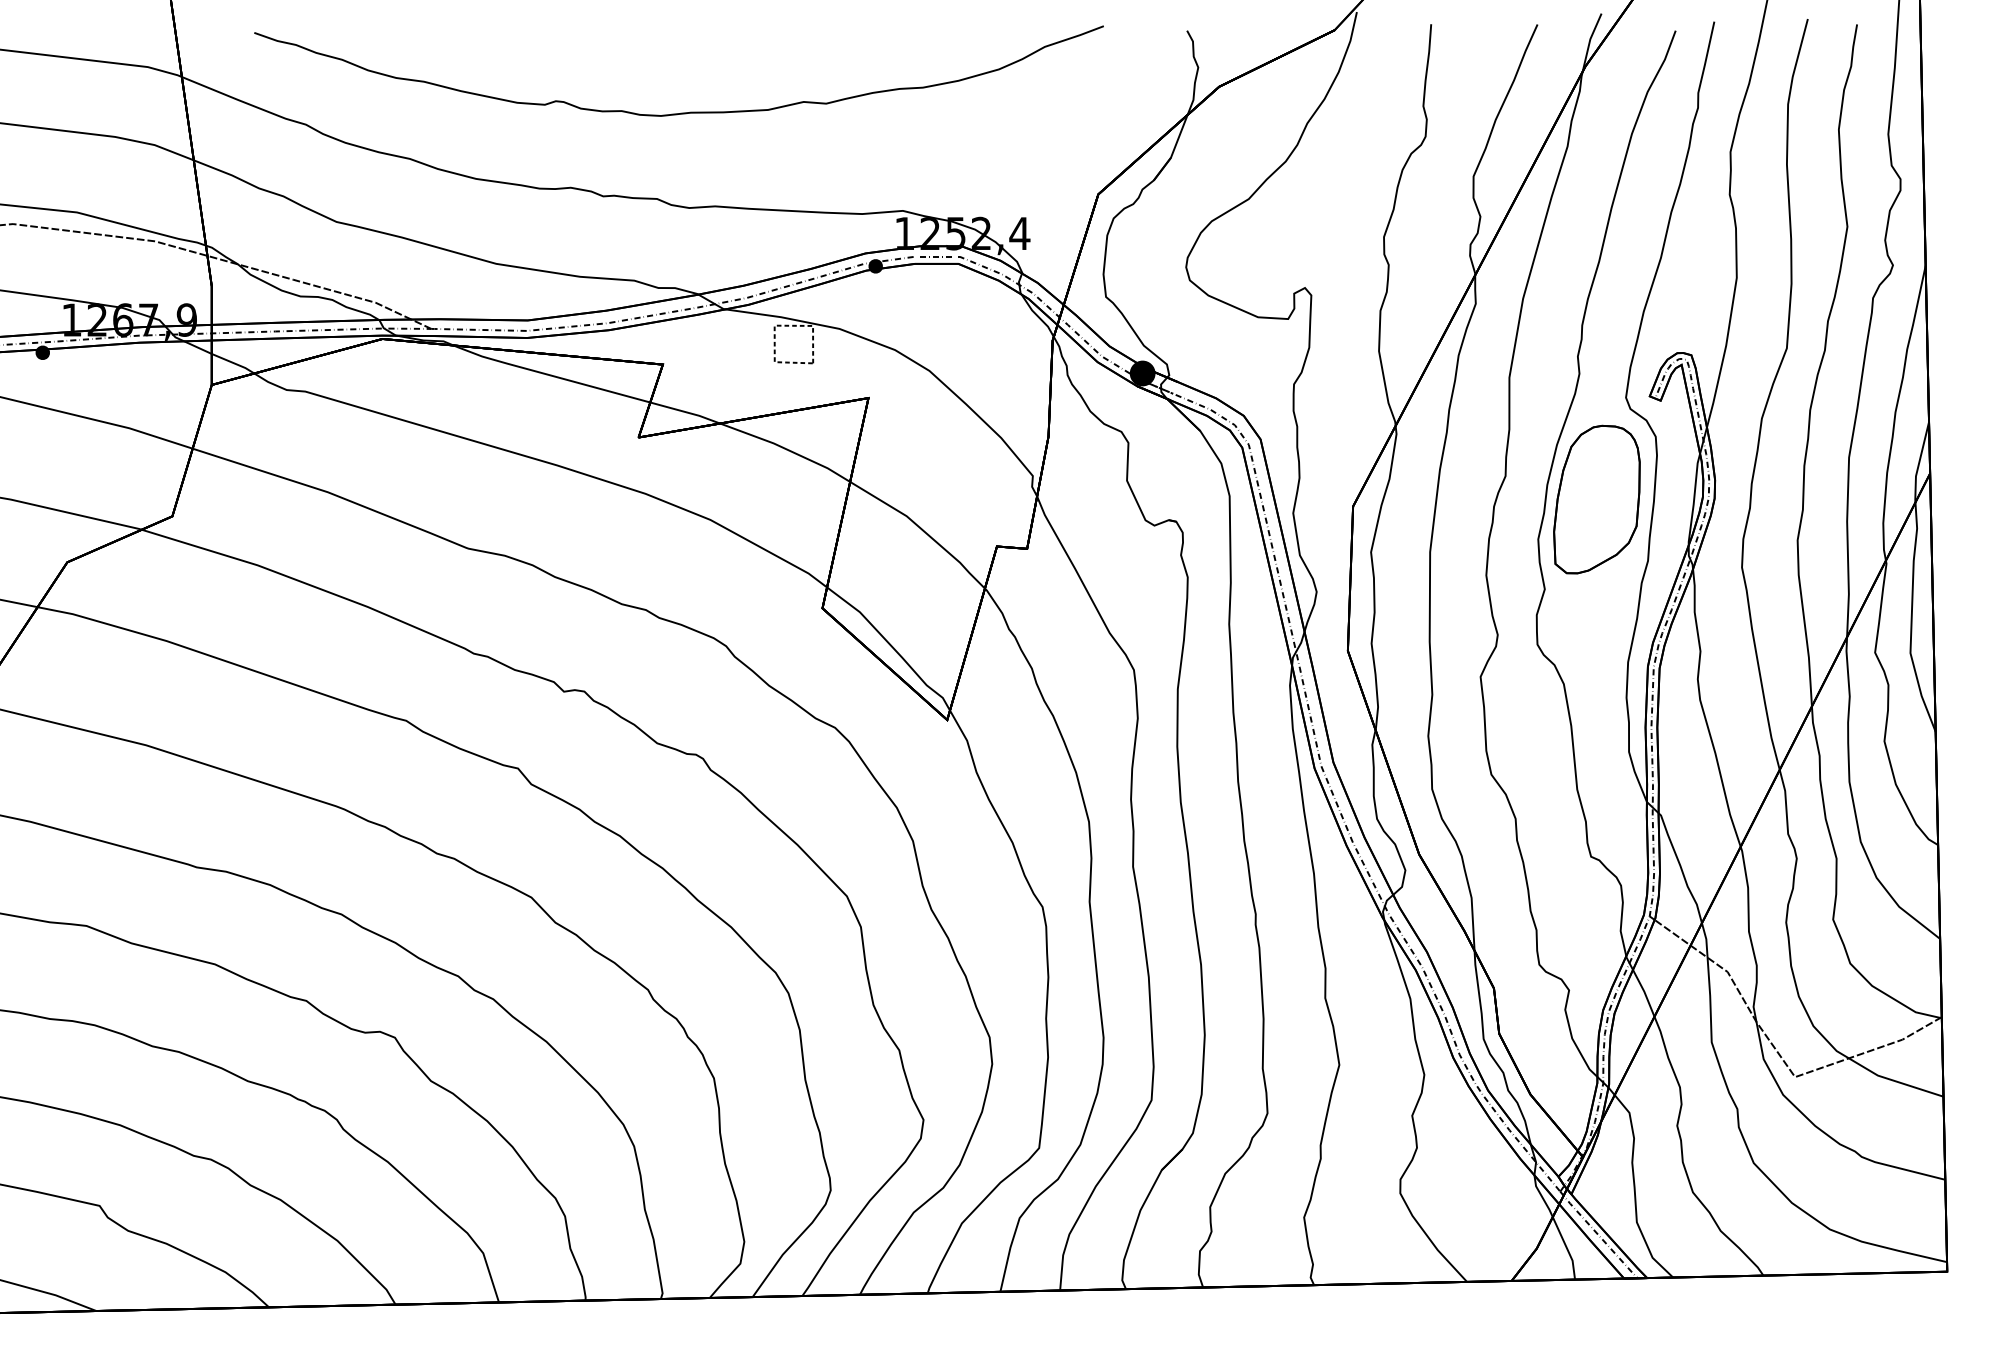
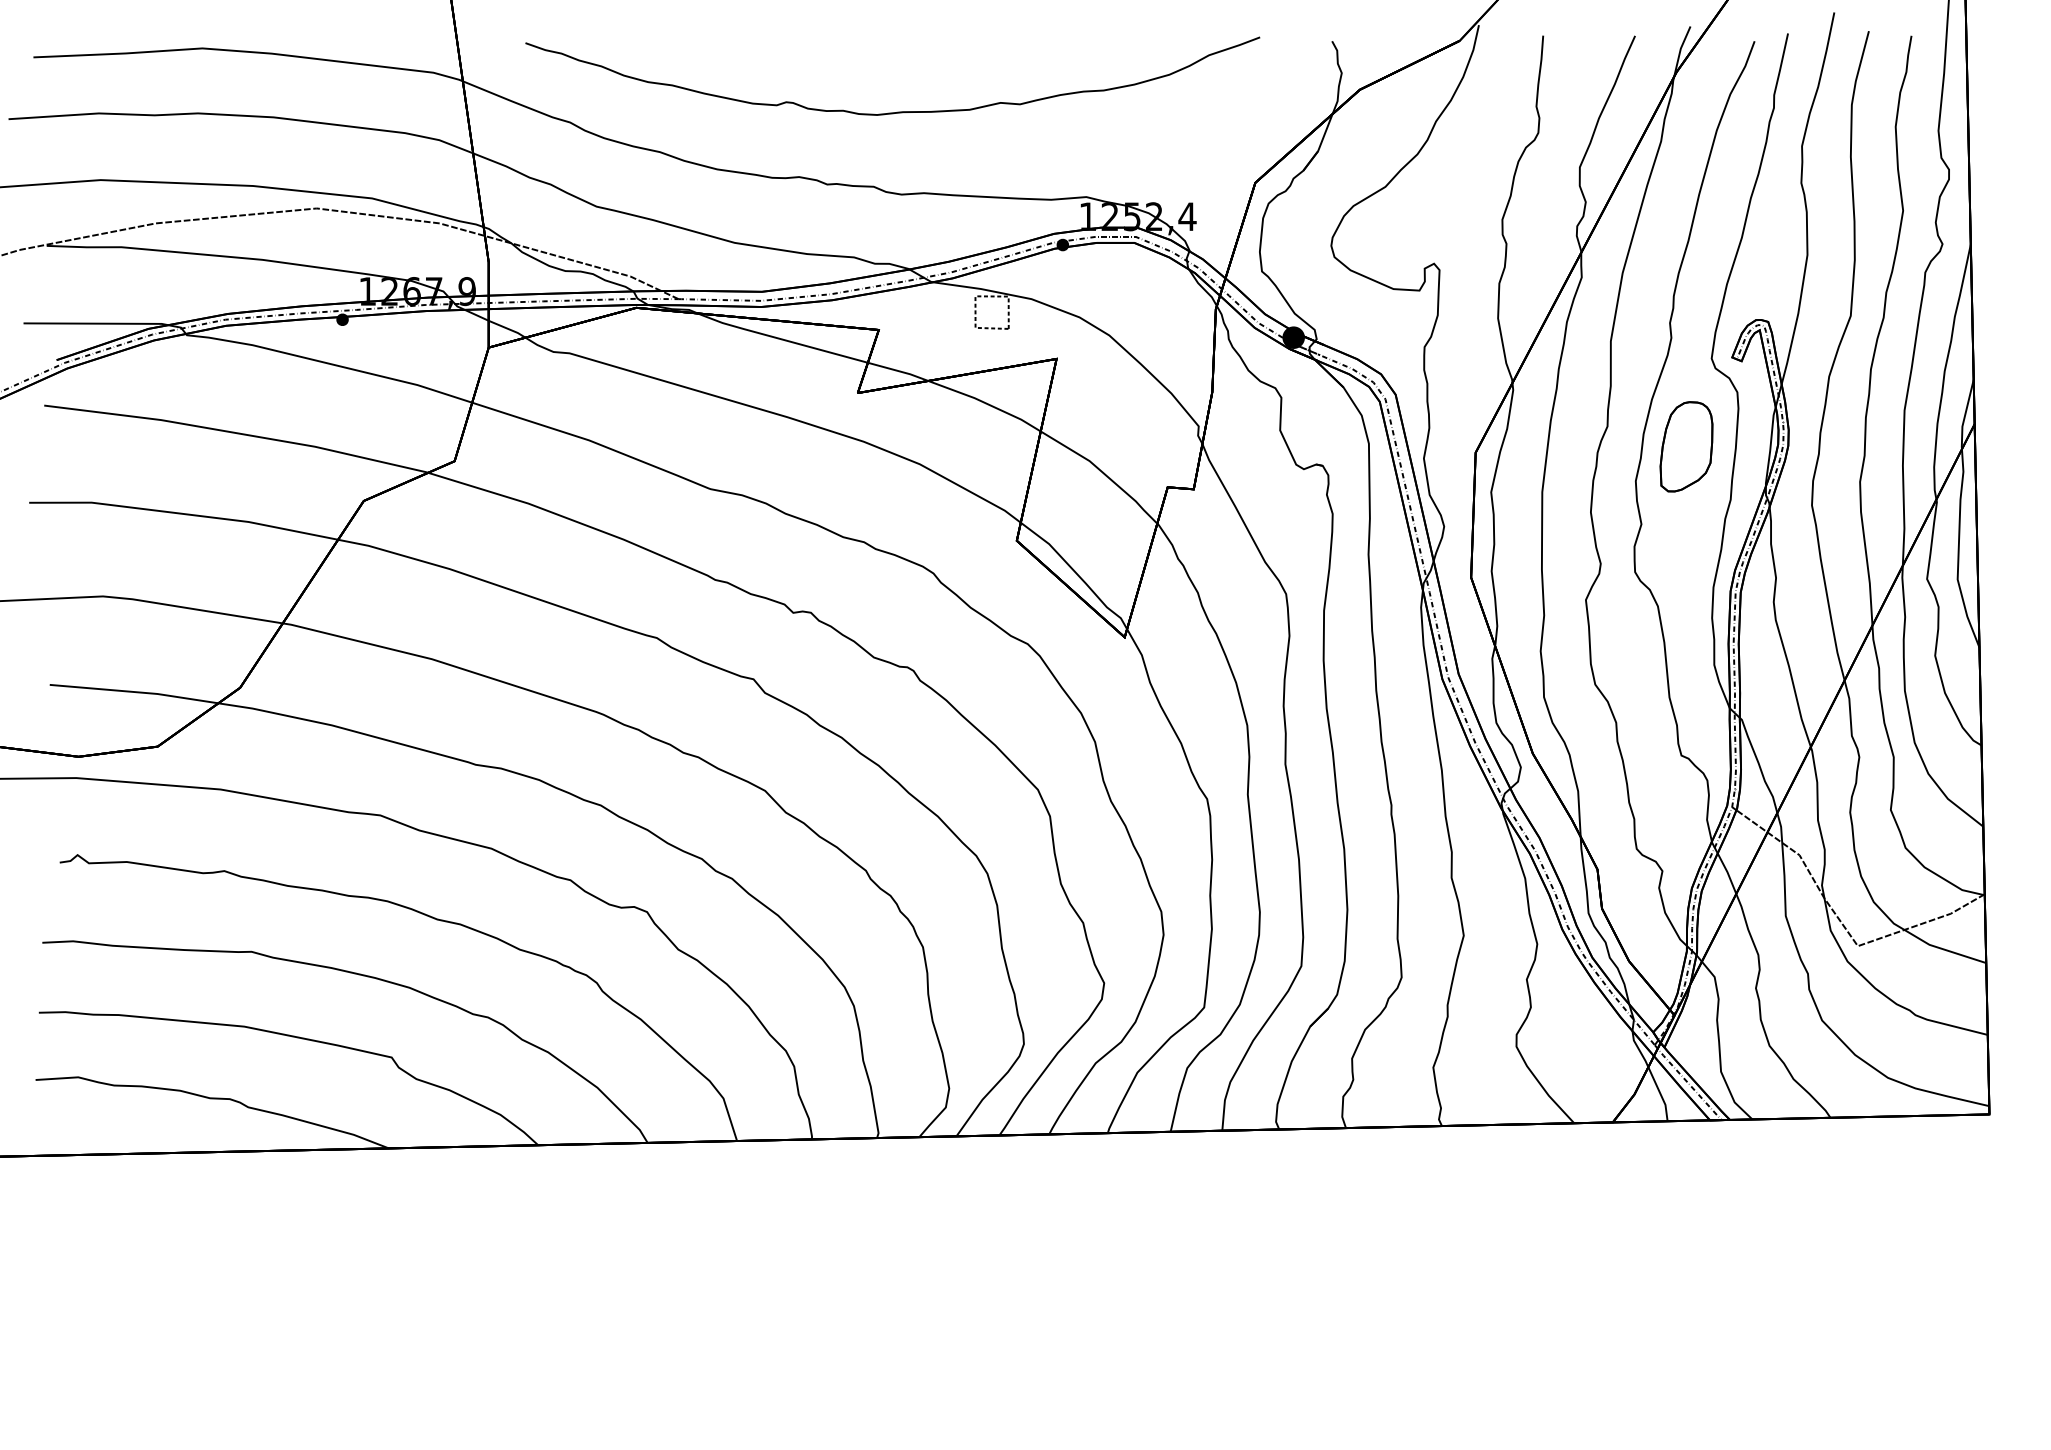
part: (1596, 499) -> (1686, 446), size x0.7

